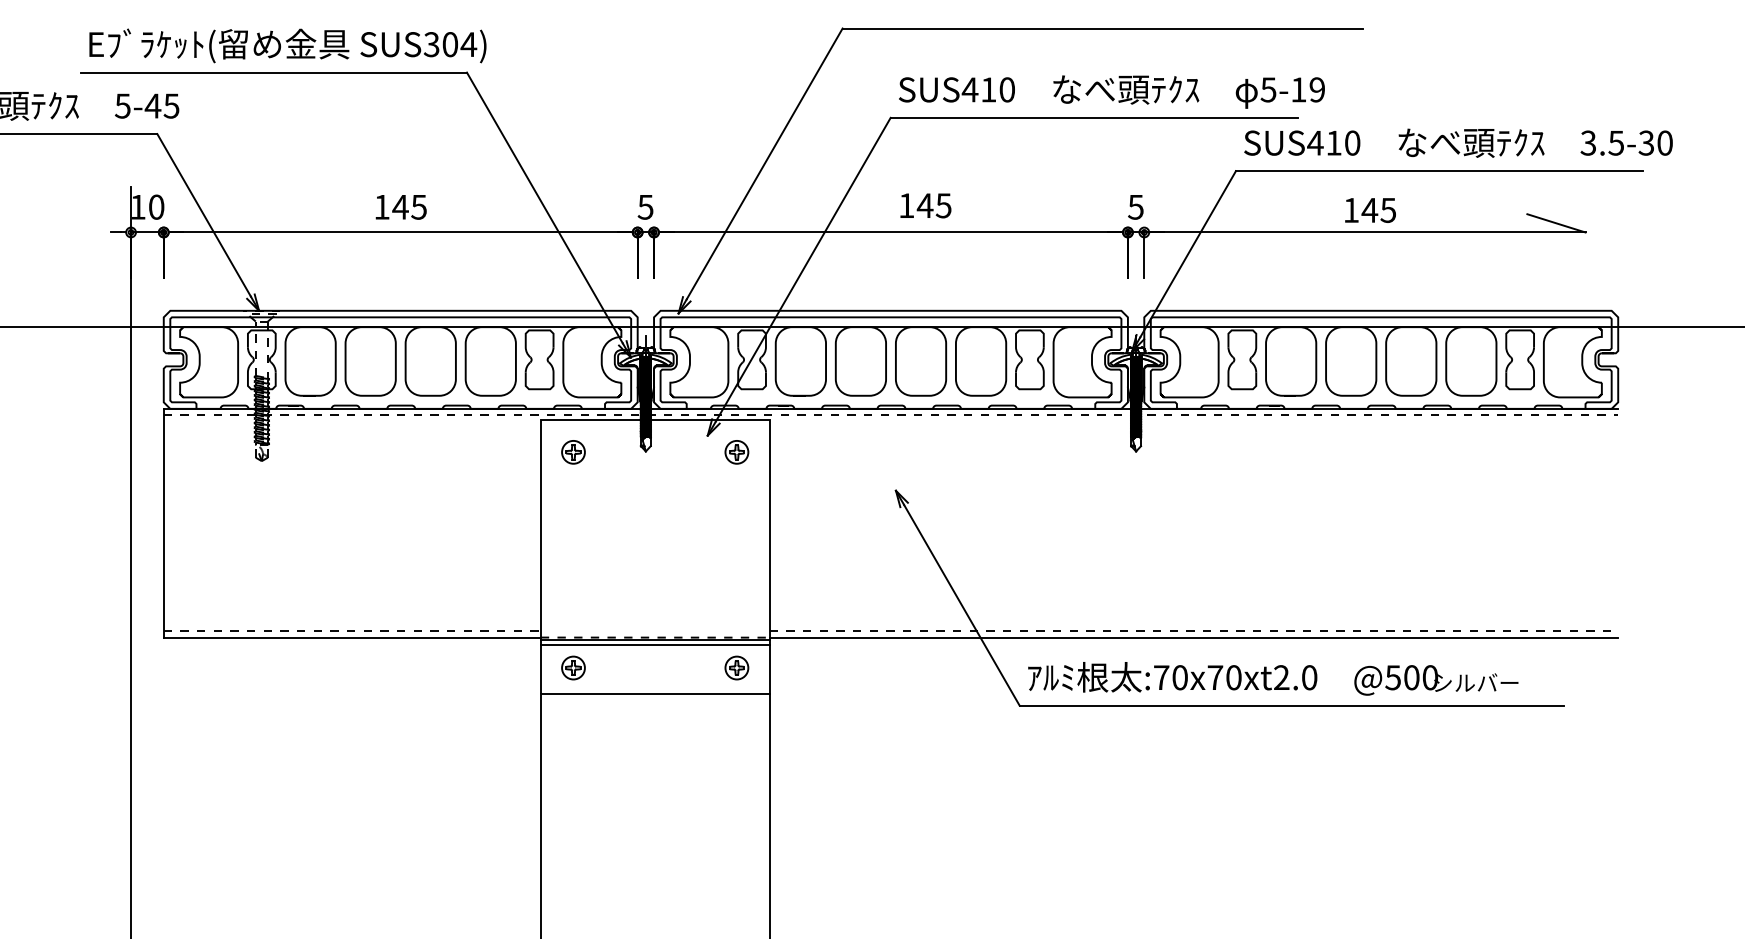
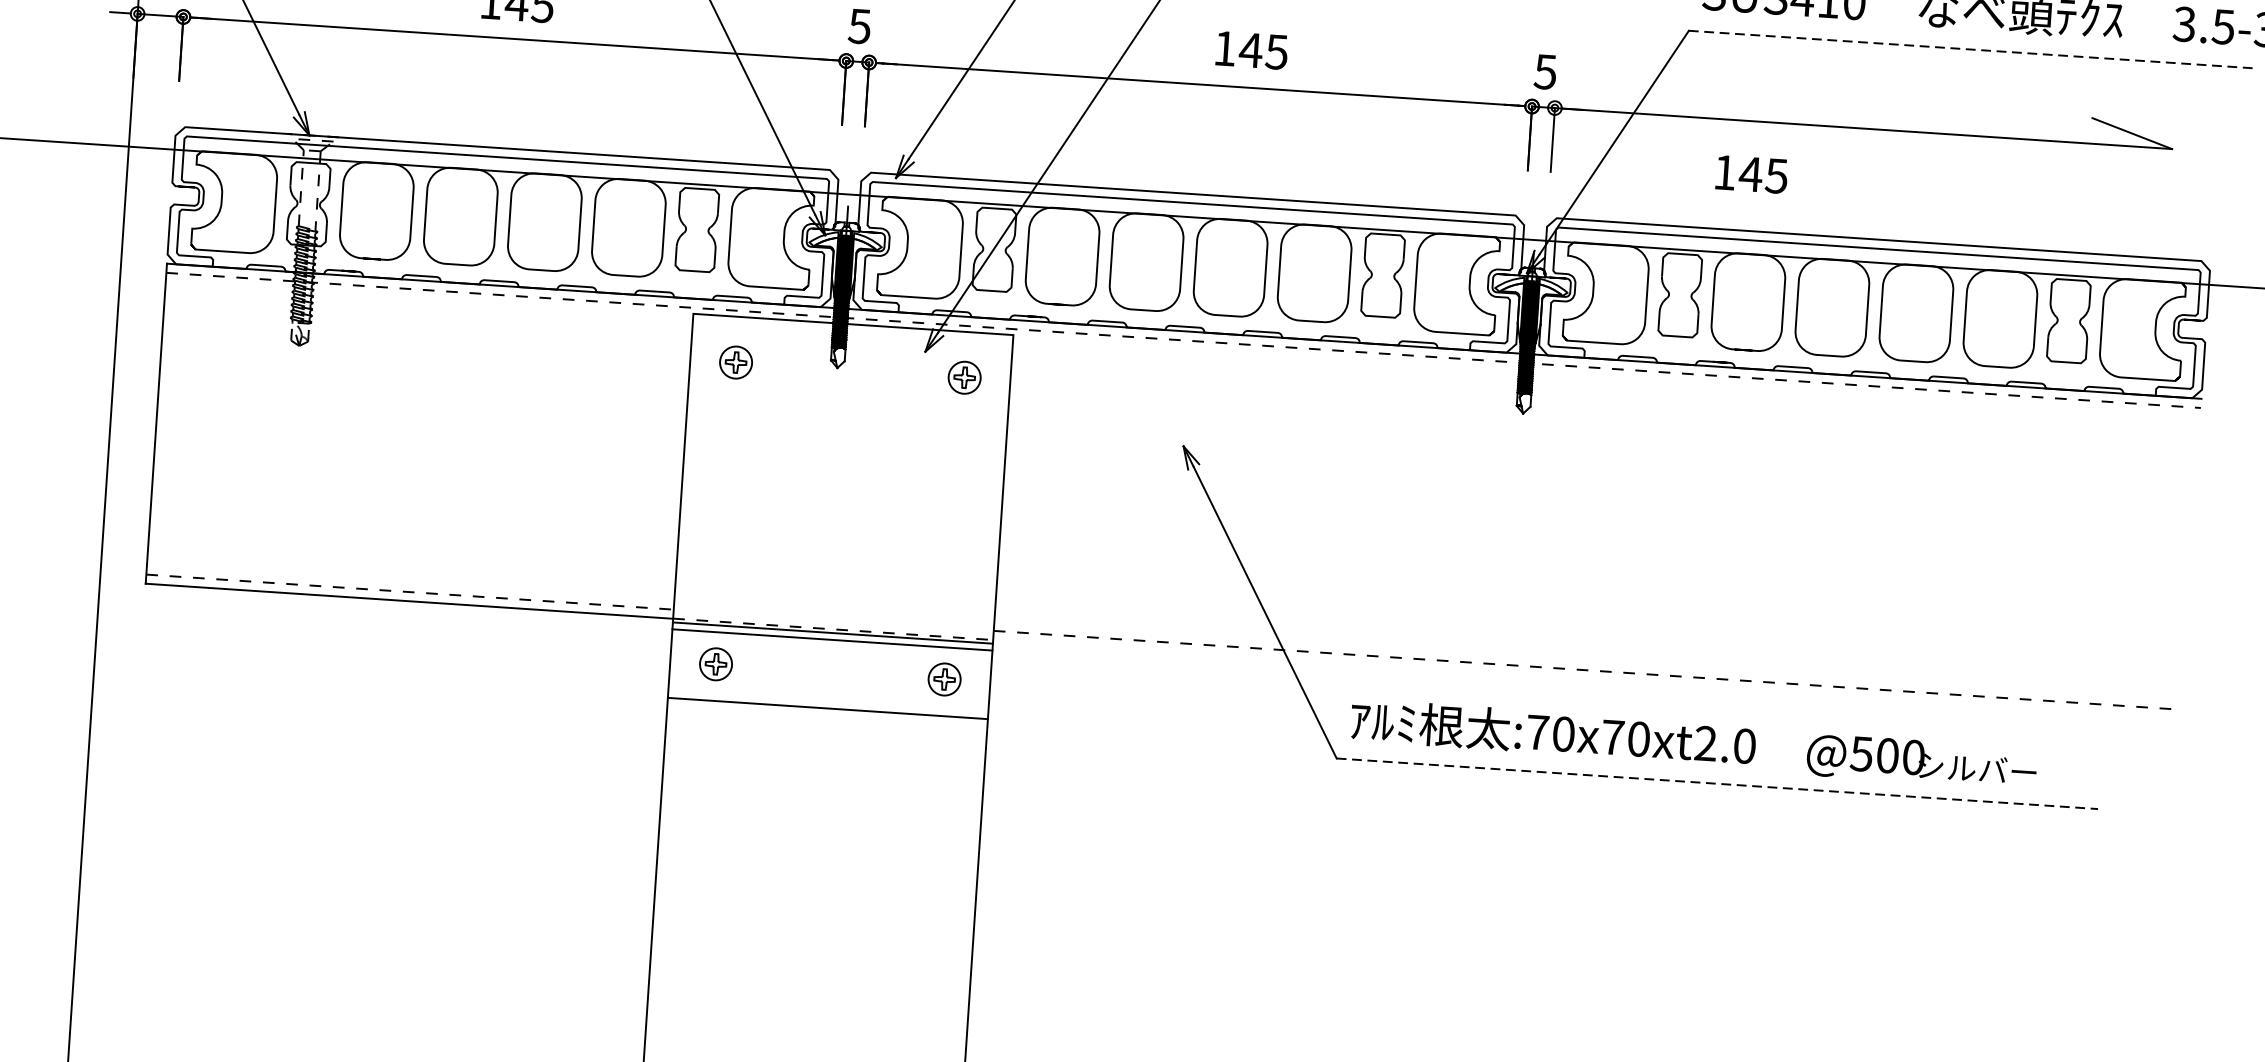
line: (1439, 171) -> (1973, 50), solid -> dashed
text: (1370, 210) -> (1751, 174), moved
line: (1193, 637) -> (1586, 679), removed
line: (1292, 705) -> (1718, 783), solid -> dashed

